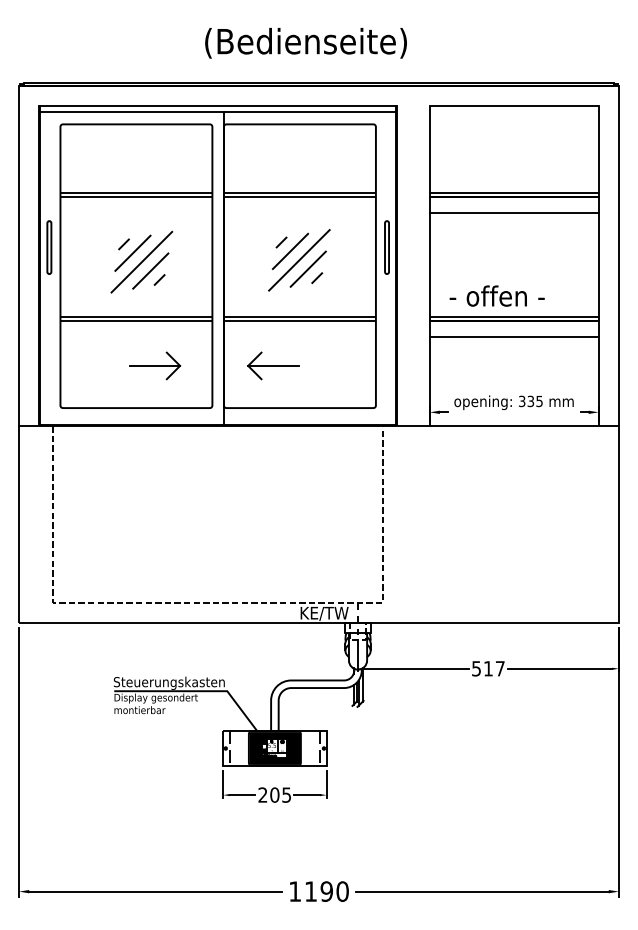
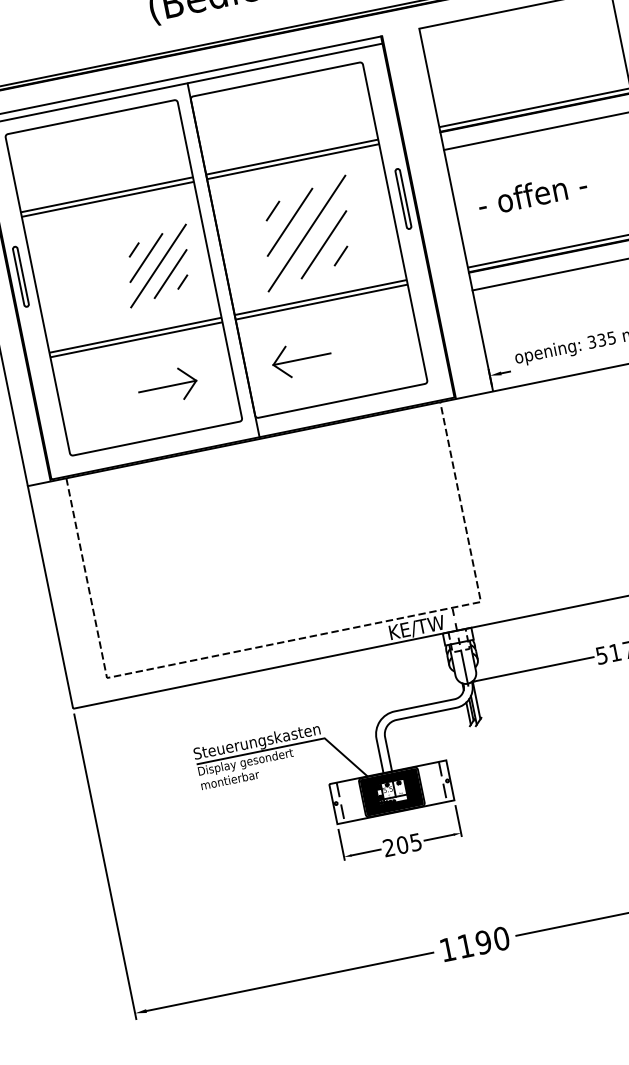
part: (299, 260) -> (307, 233), size x1.4
part: (141, 261) -> (157, 265), moved
text: (496, 295) -> (531, 194), moved

